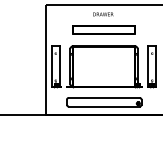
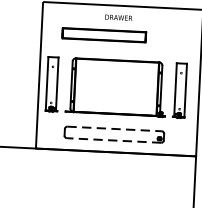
part: (103, 29) -> (103, 34), moved
line: (104, 97) -> (114, 128), solid -> dashed
line: (103, 106) -> (113, 140), solid -> dashed

